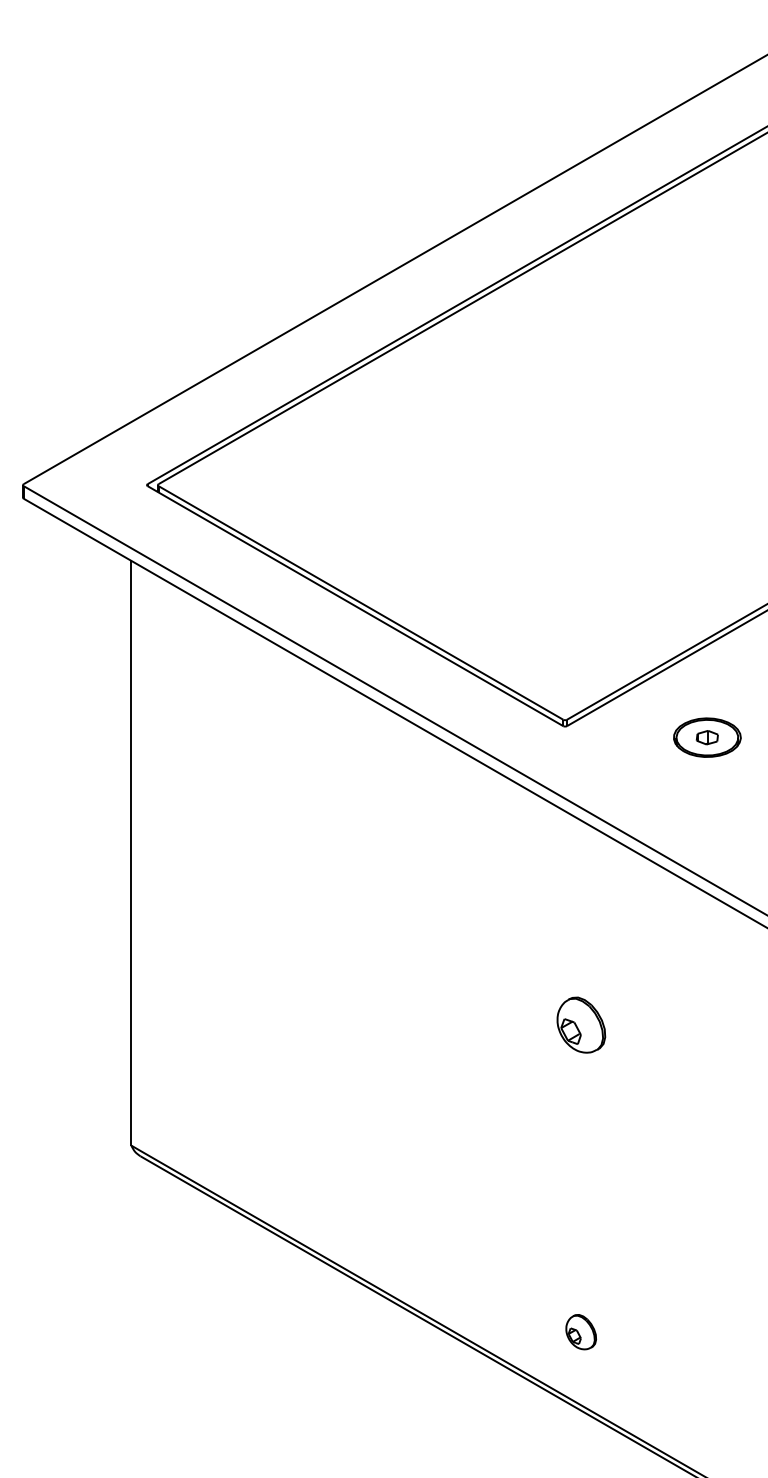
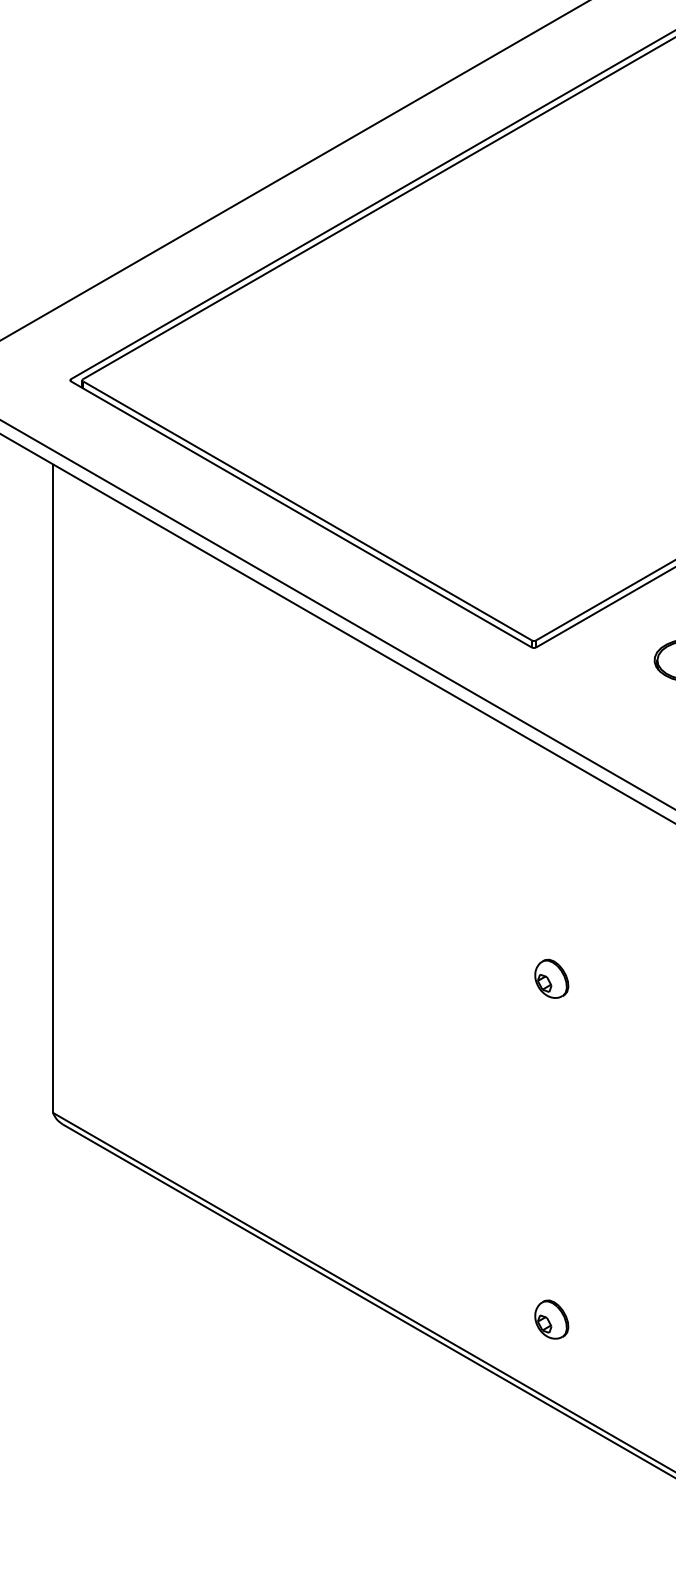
part: (580, 1024) -> (550, 978), size x0.62

